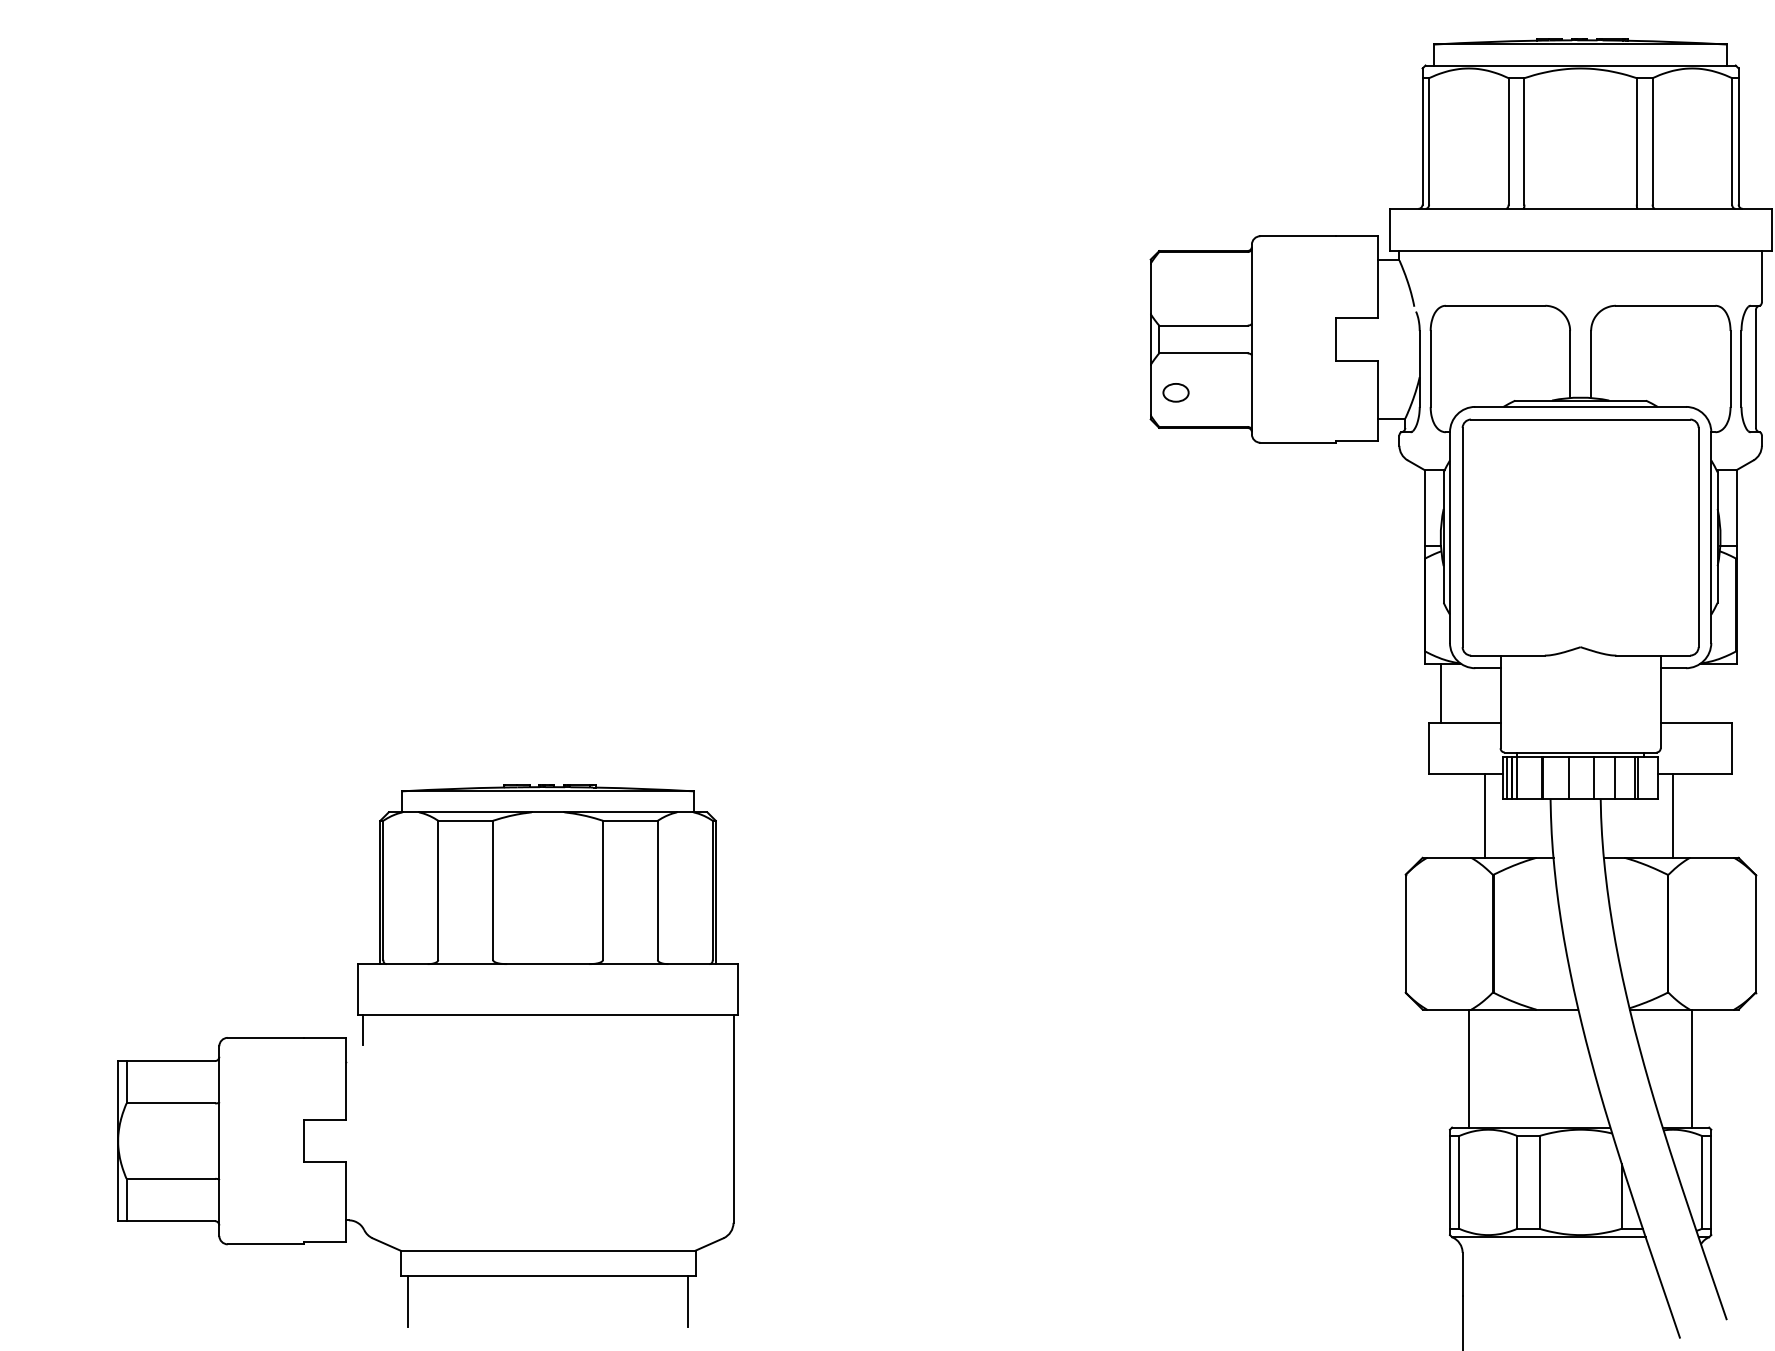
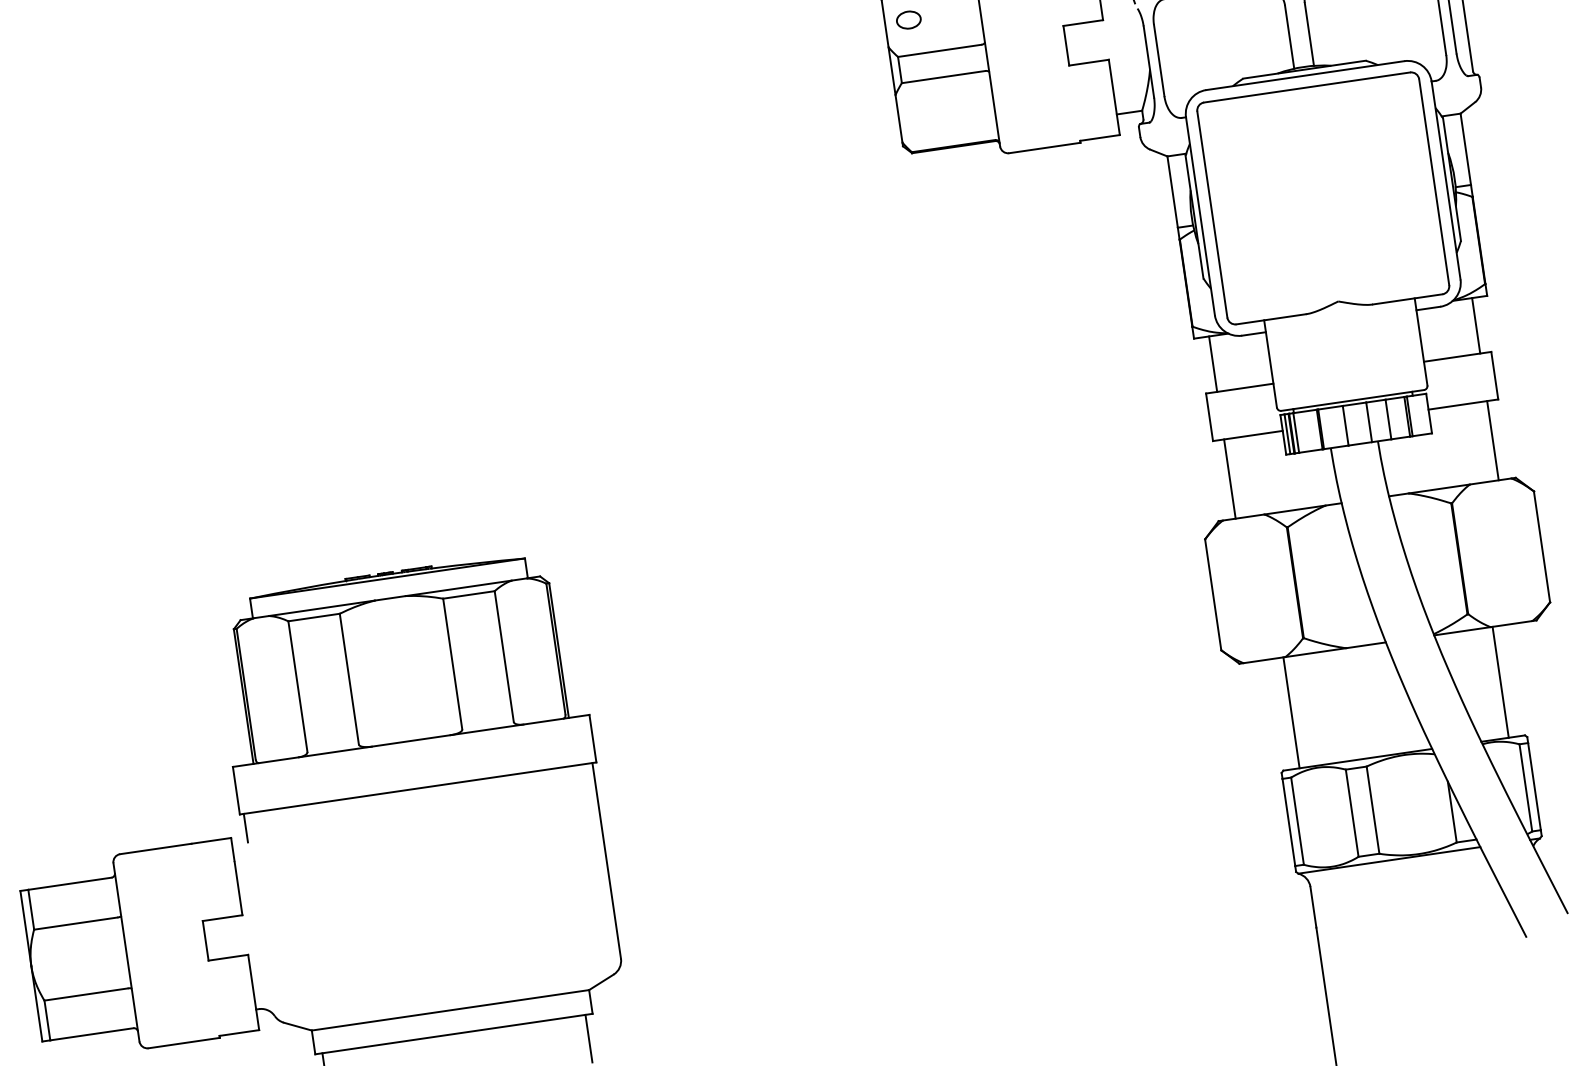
part: (1175, 392) -> (908, 19), moved
line: (1720, 693) -> (1476, 325), added
line: (1484, 815) -> (1229, 478), moved
line: (1672, 815) -> (1492, 440), moved

